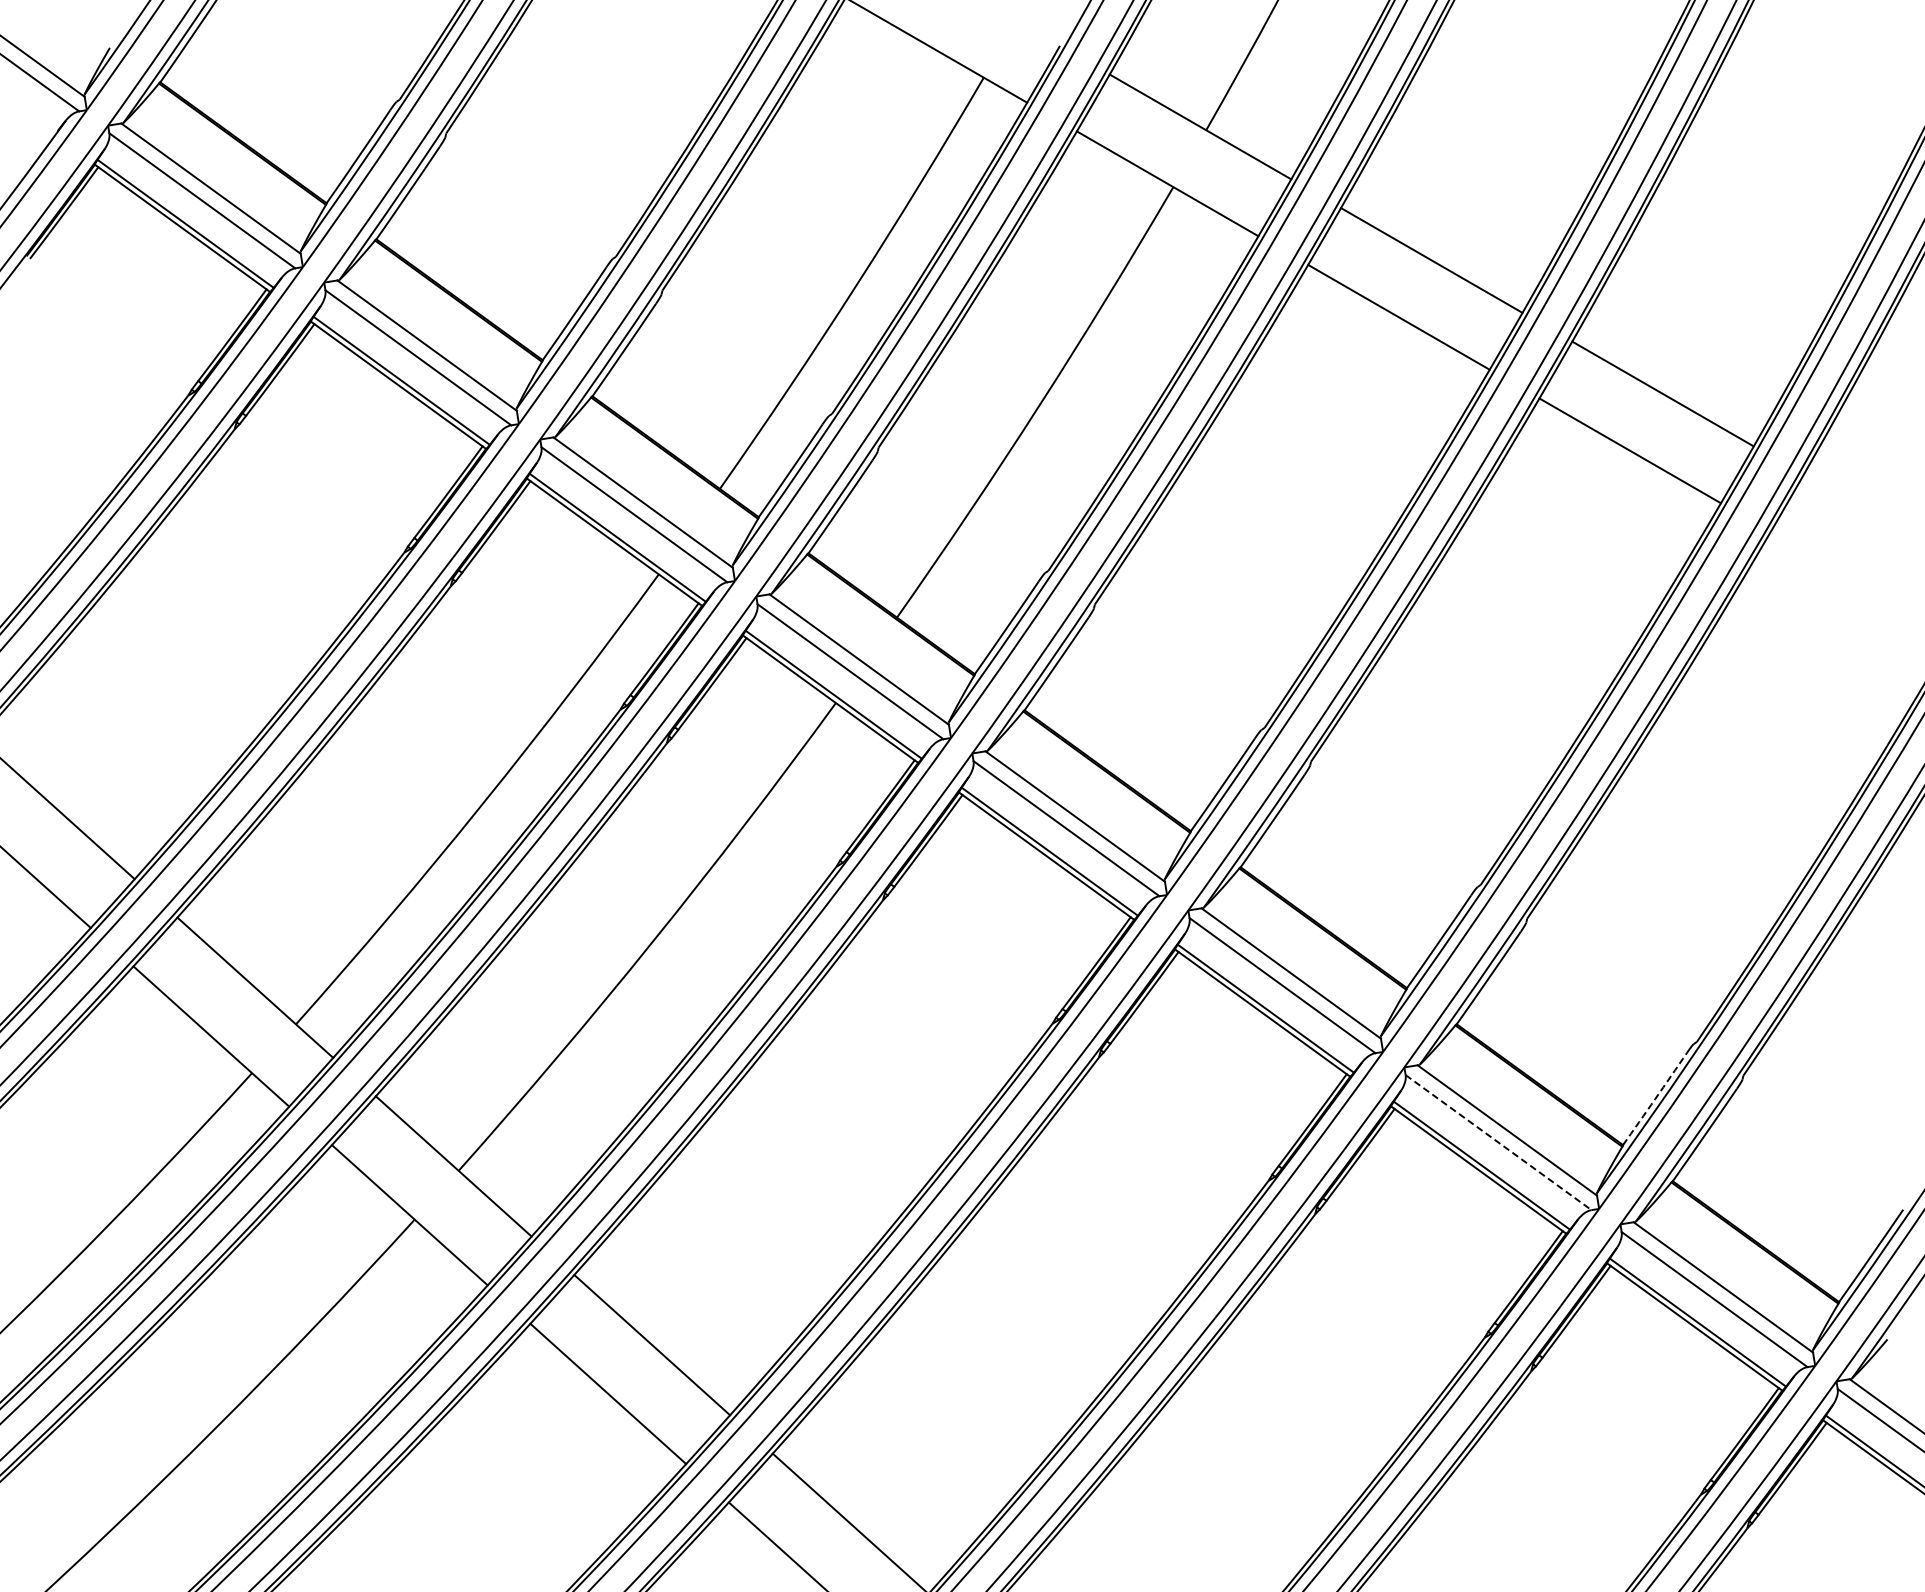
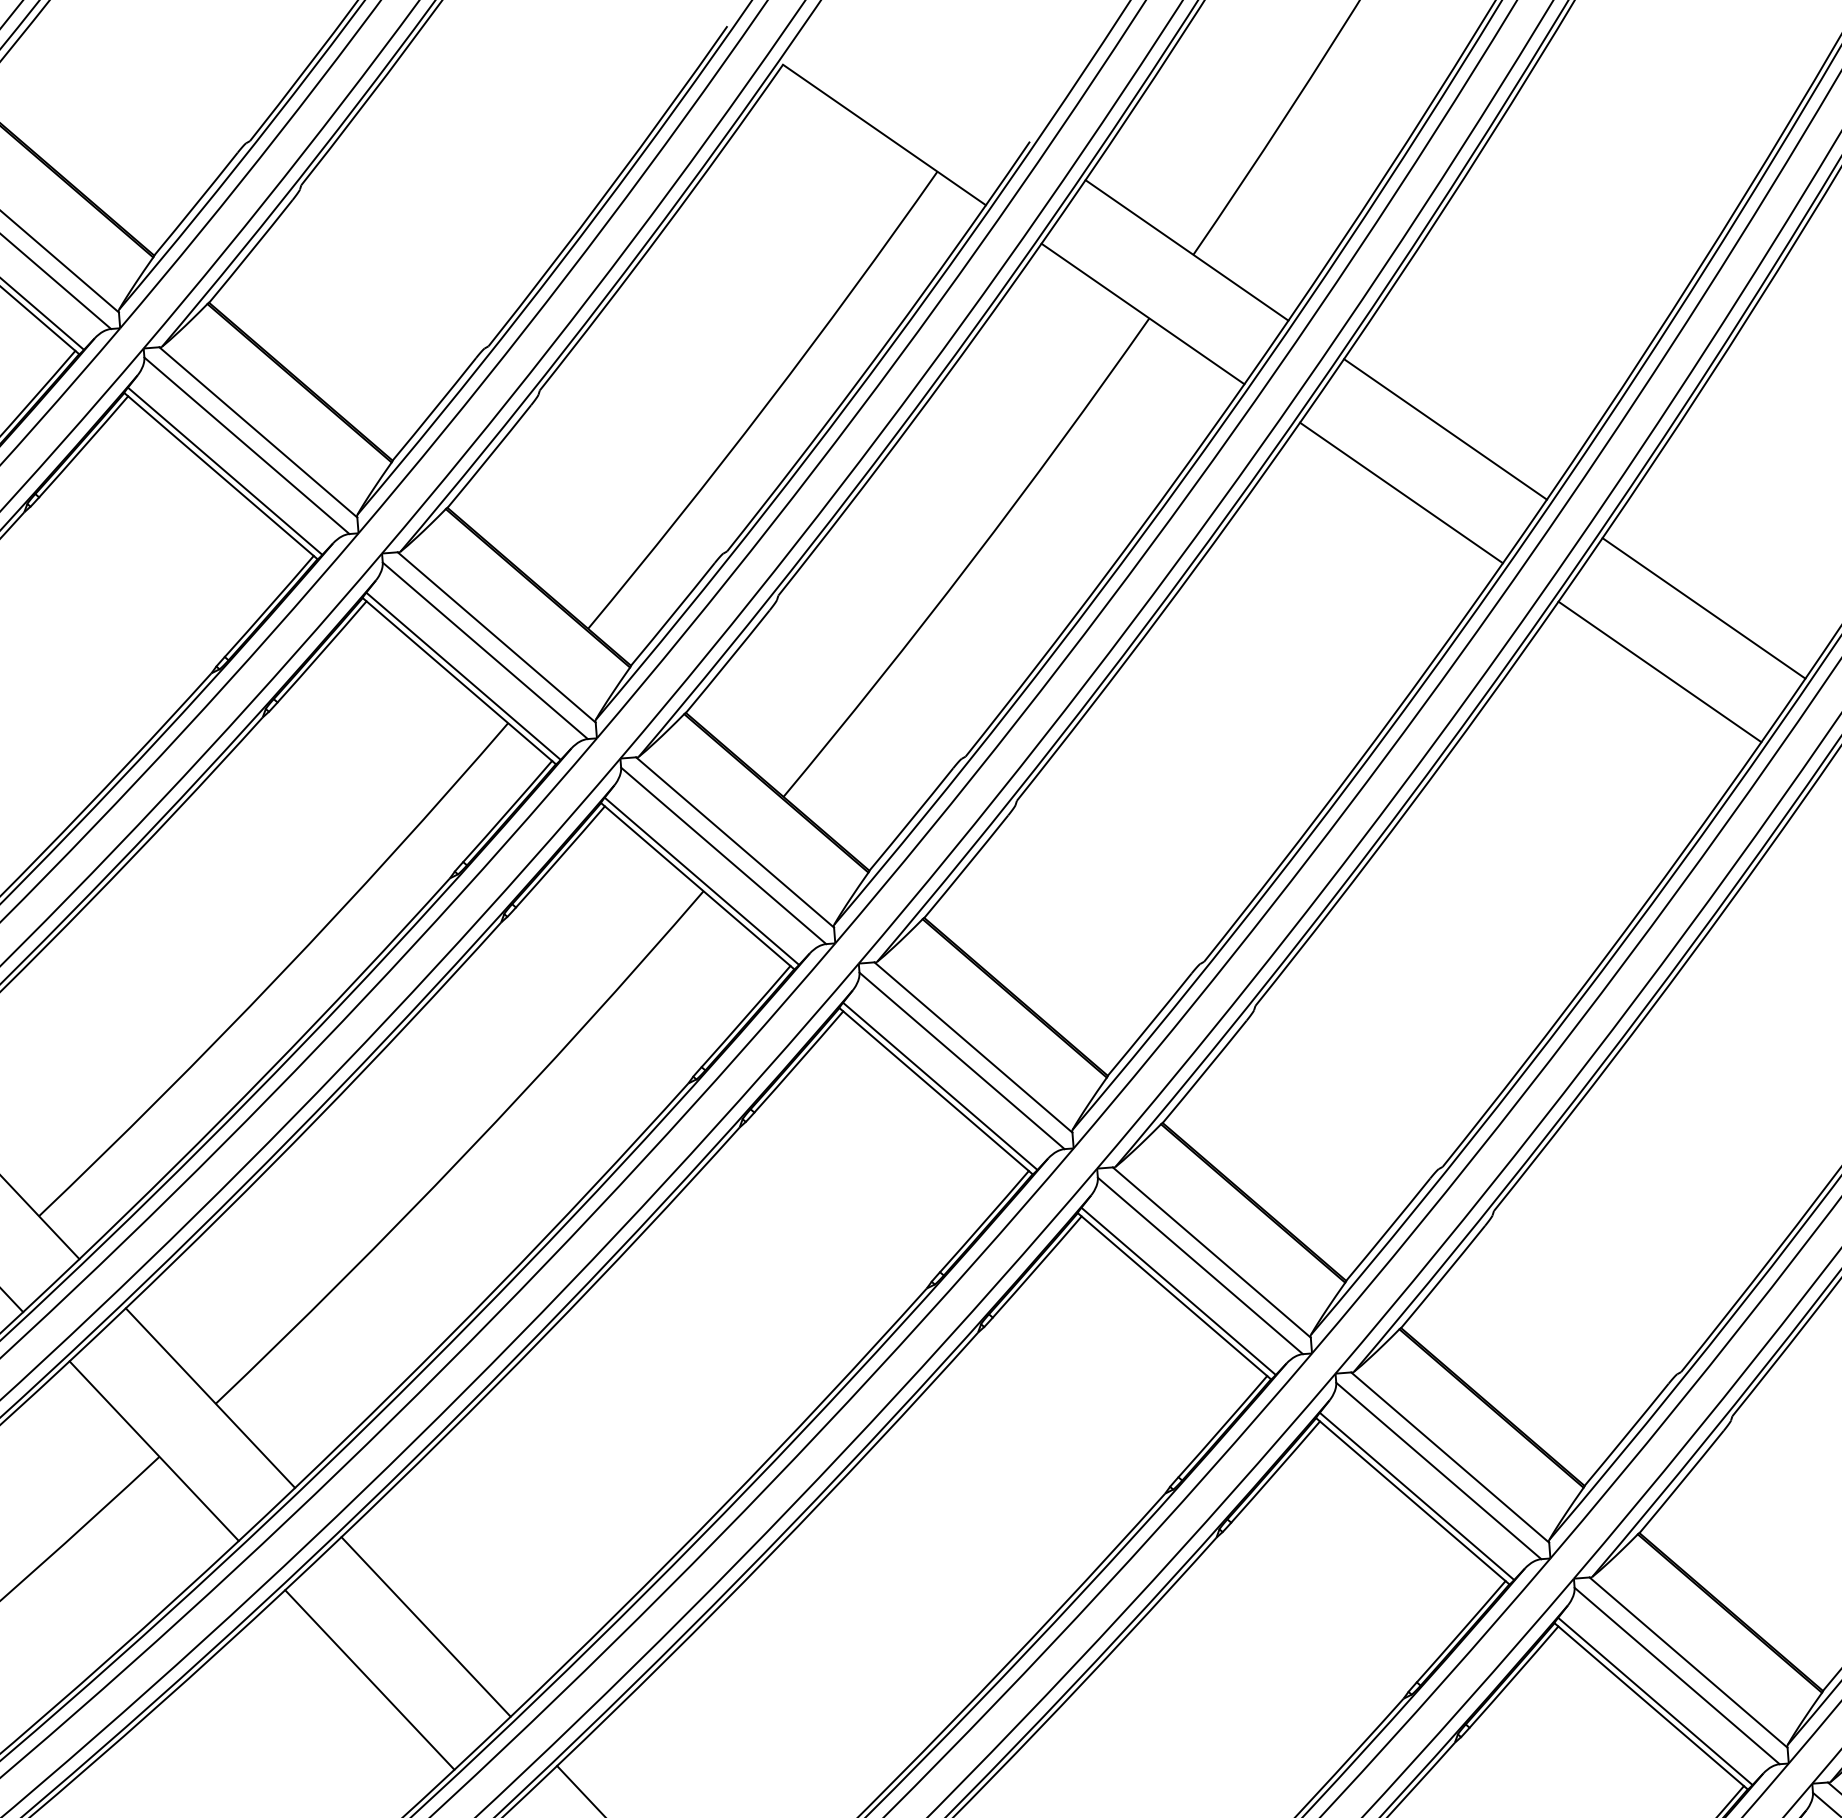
arc: (1655, 1099) -> (1627, 1435), dashed -> solid
line: (1498, 1142) -> (1438, 1470), dashed -> solid

